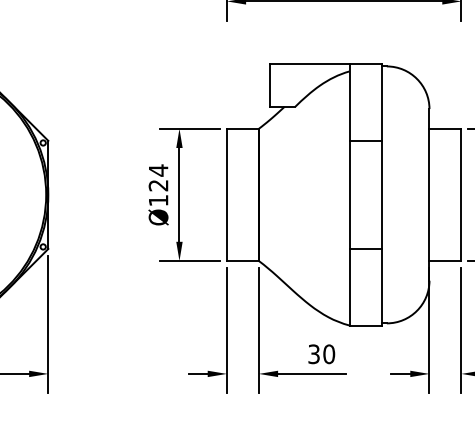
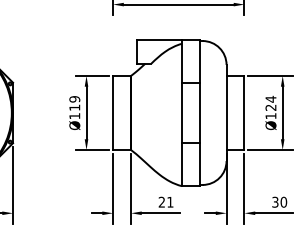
text: (158, 177) -> (74, 103), Ø124 -> Ø119
text: (320, 352) -> (165, 201), 30 -> 21

